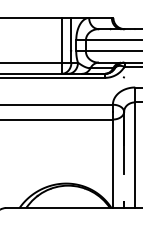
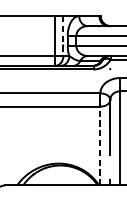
line: (71, 40) -> (63, 36), solid -> dashed
line: (112, 163) -> (100, 145), solid -> dashed

